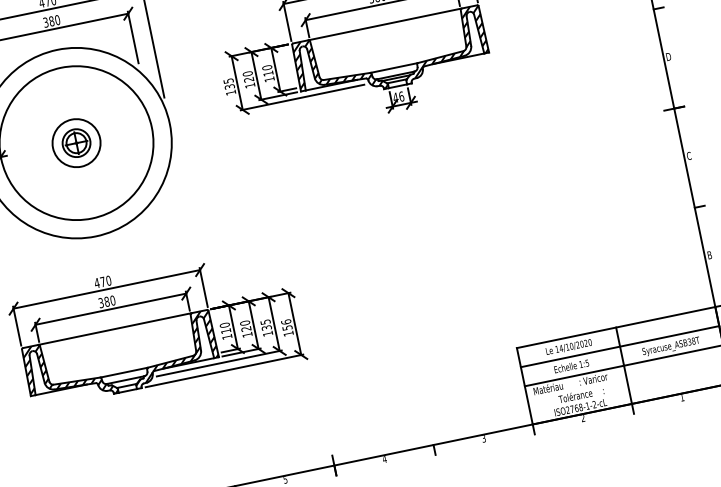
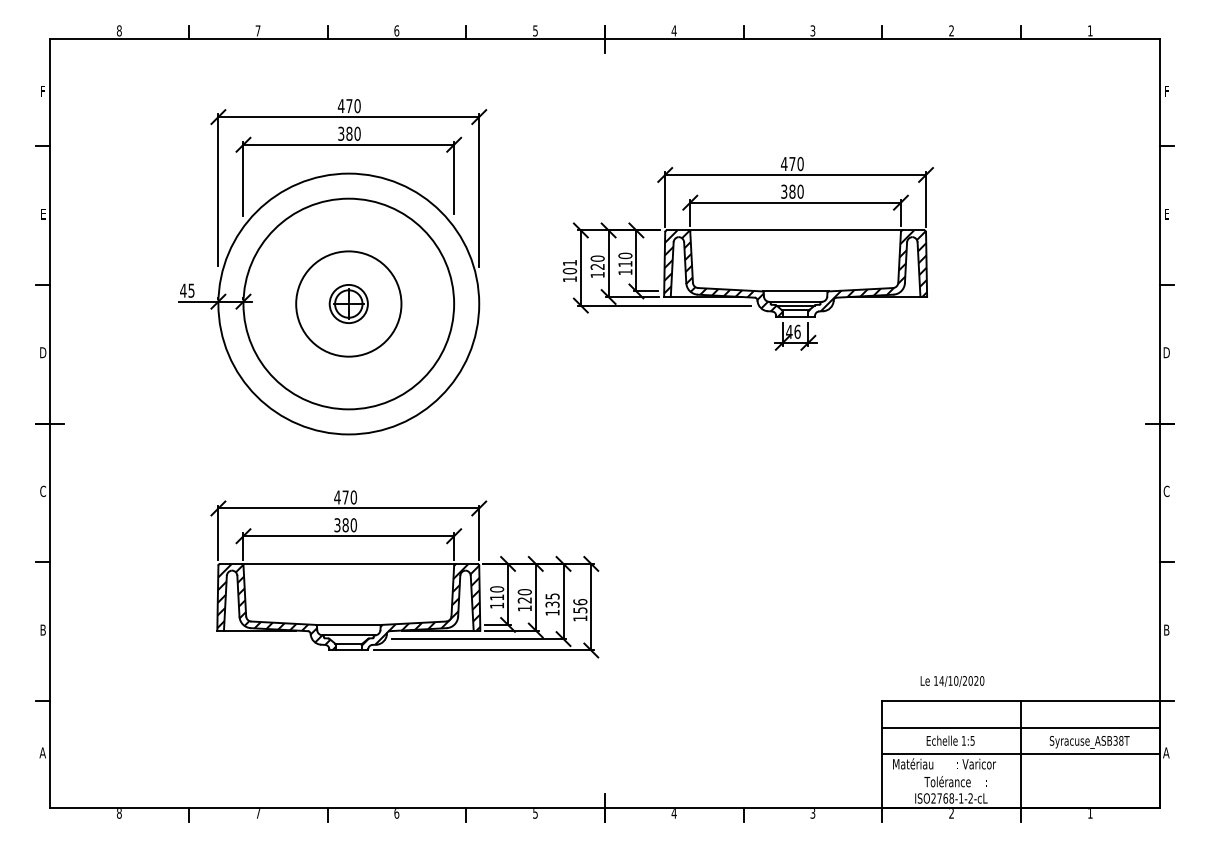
text: (229, 84) -> (570, 267), 135 -> 101
circle: (76, 142) -> (348, 303), size x1.6
text: (569, 347) -> (952, 681), moved

